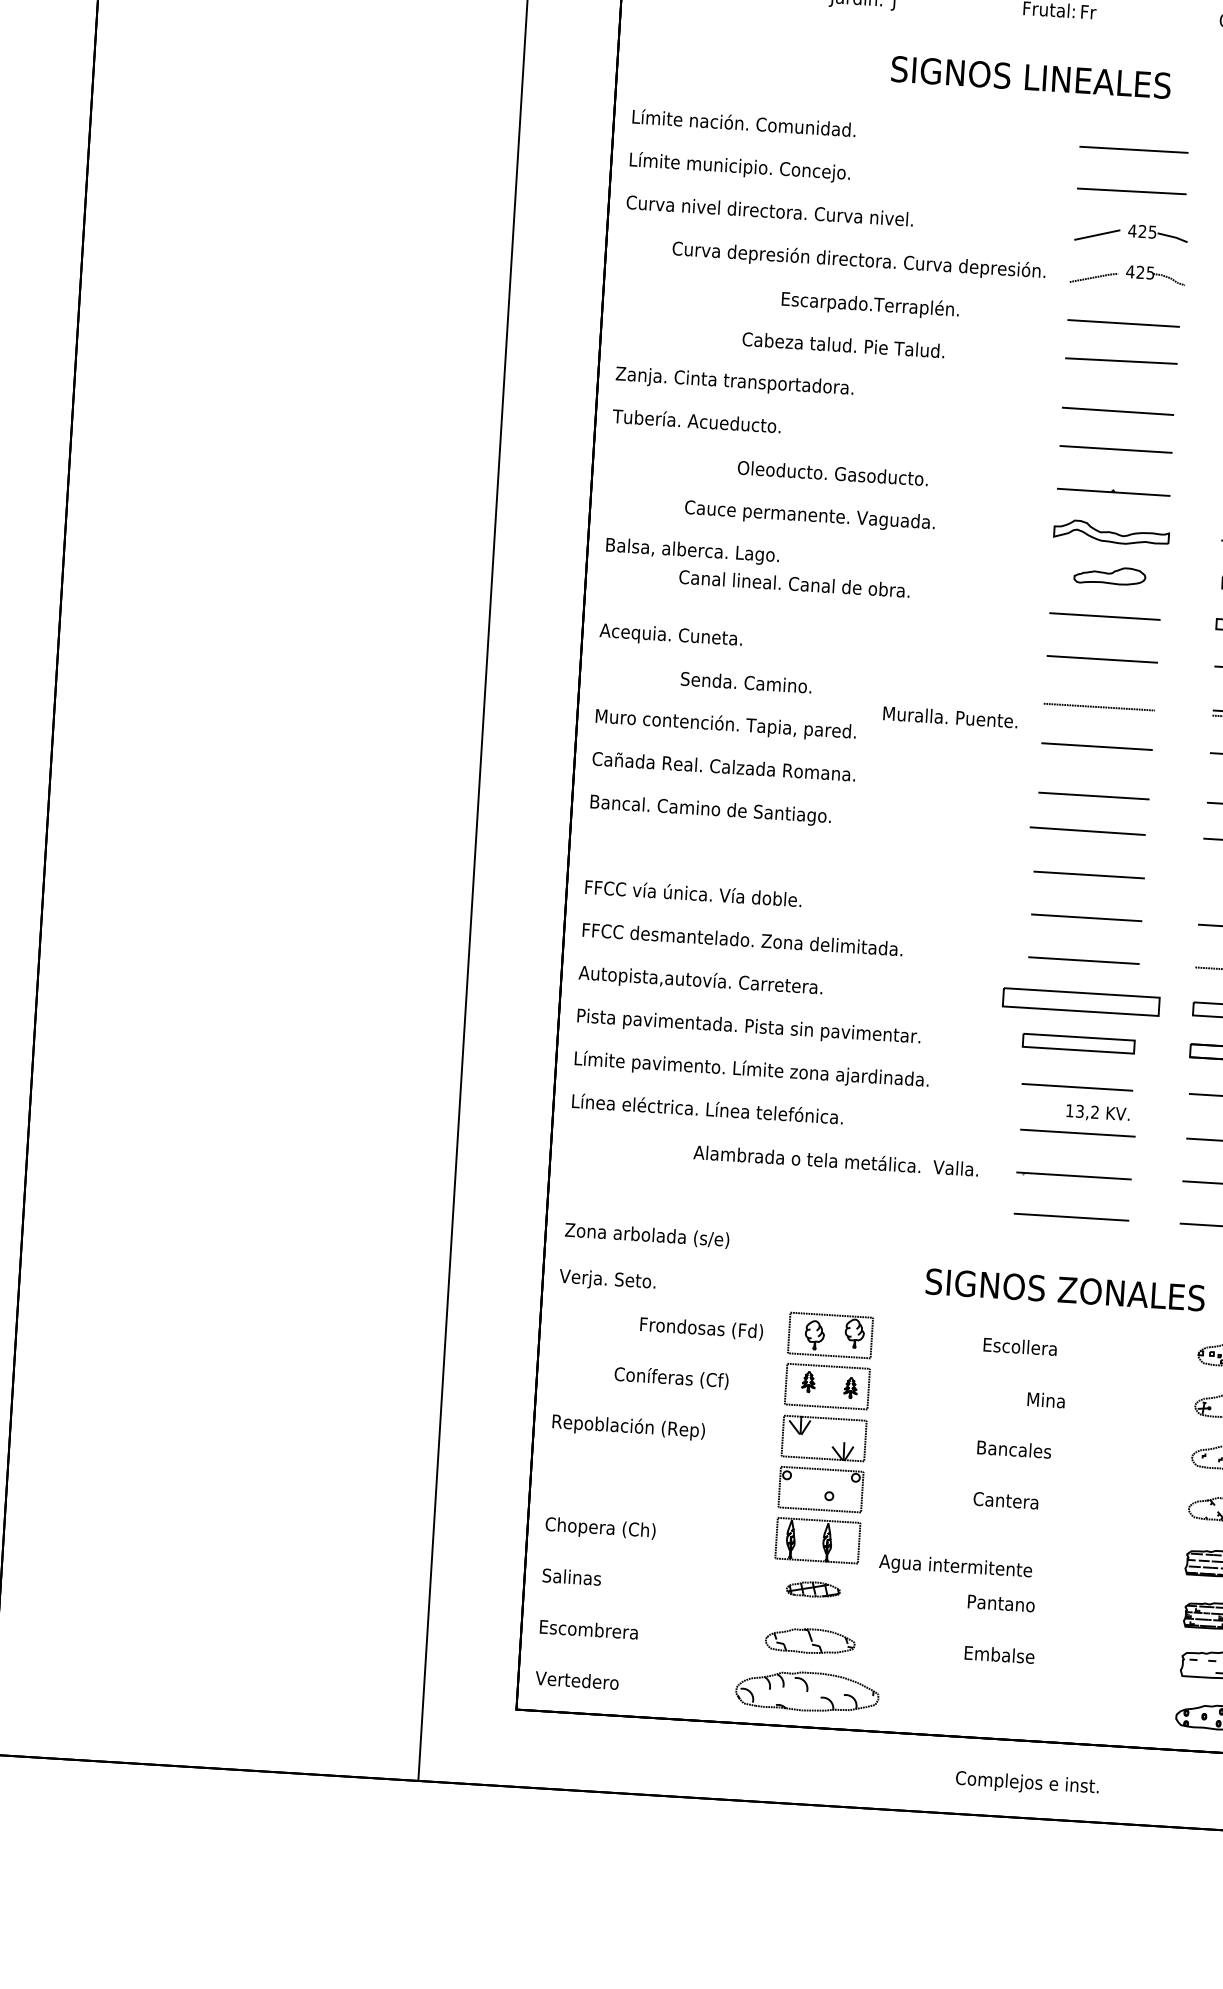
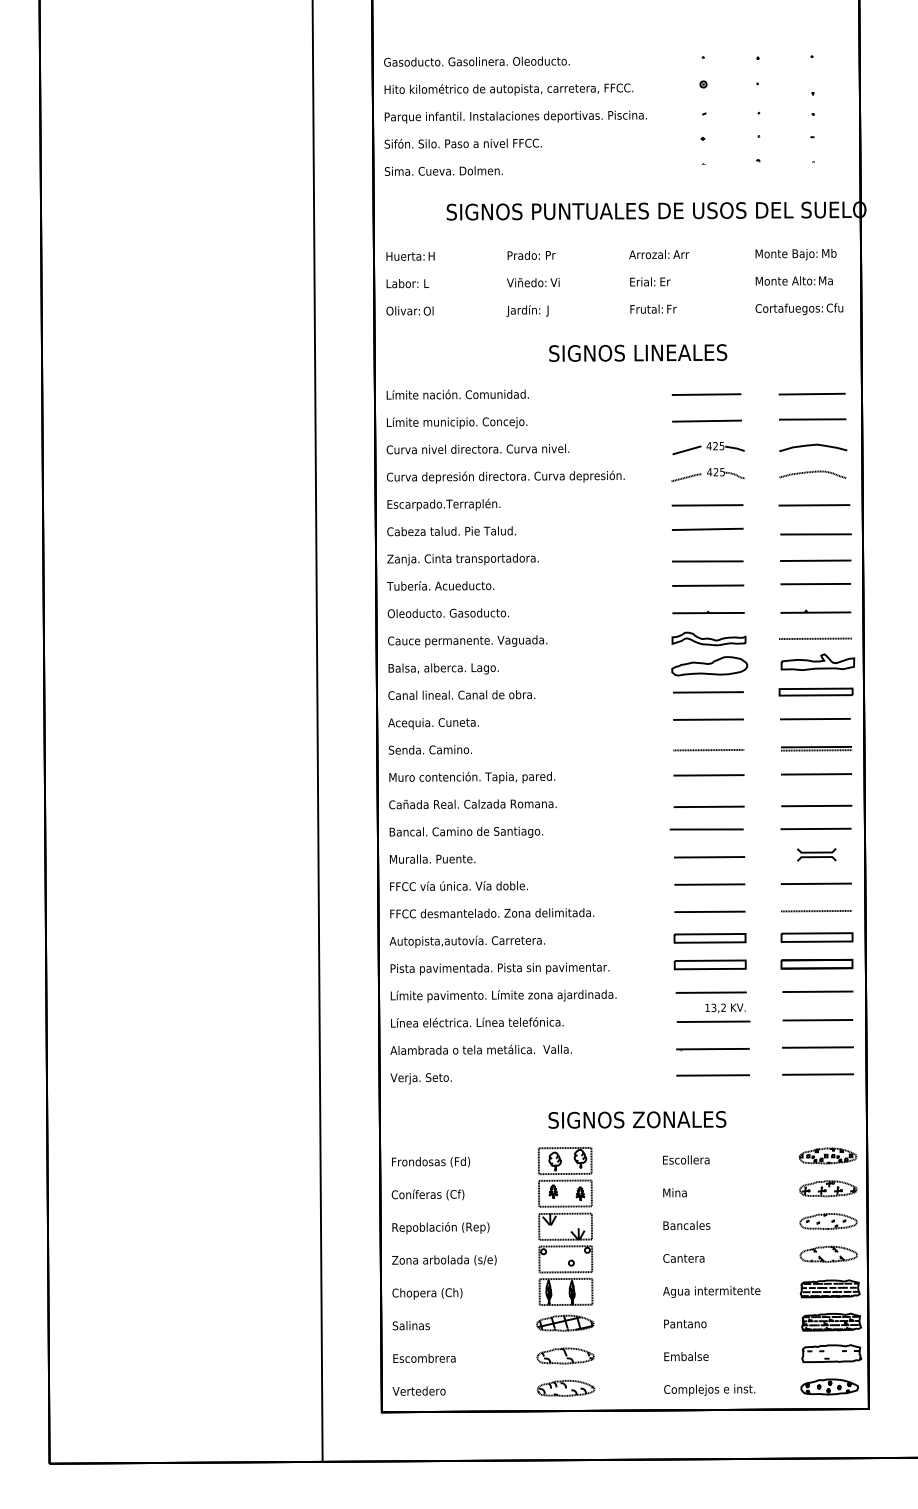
text: (858, 259) -> (505, 476), moved
text: (869, 304) -> (443, 504), moved
text: (843, 345) -> (451, 531), moved
text: (831, 473) -> (447, 613), moved
text: (809, 516) -> (467, 641), moved
part: (1109, 576) -> (709, 666), size x1.67
text: (794, 584) -> (461, 695), moved
text: (744, 681) -> (429, 749), moved
text: (950, 716) -> (432, 858), moved
part: (1080, 1002) -> (709, 938), size x0.71
text: (835, 1160) -> (480, 1049), moved
text: (647, 1235) -> (444, 1260), moved
text: (606, 1280) -> (420, 1078), moved
text: (1065, 1289) -> (637, 1119), moved
text: (702, 1327) -> (431, 1161), moved
text: (670, 1377) -> (427, 1194), moved
text: (1045, 1399) -> (674, 1192), moved
text: (955, 1566) -> (711, 1291), moved
part: (813, 1588) -> (565, 1322), size x1.67
part: (806, 1691) -> (565, 1388), size x0.62
text: (1027, 1784) -> (709, 1390), moved

